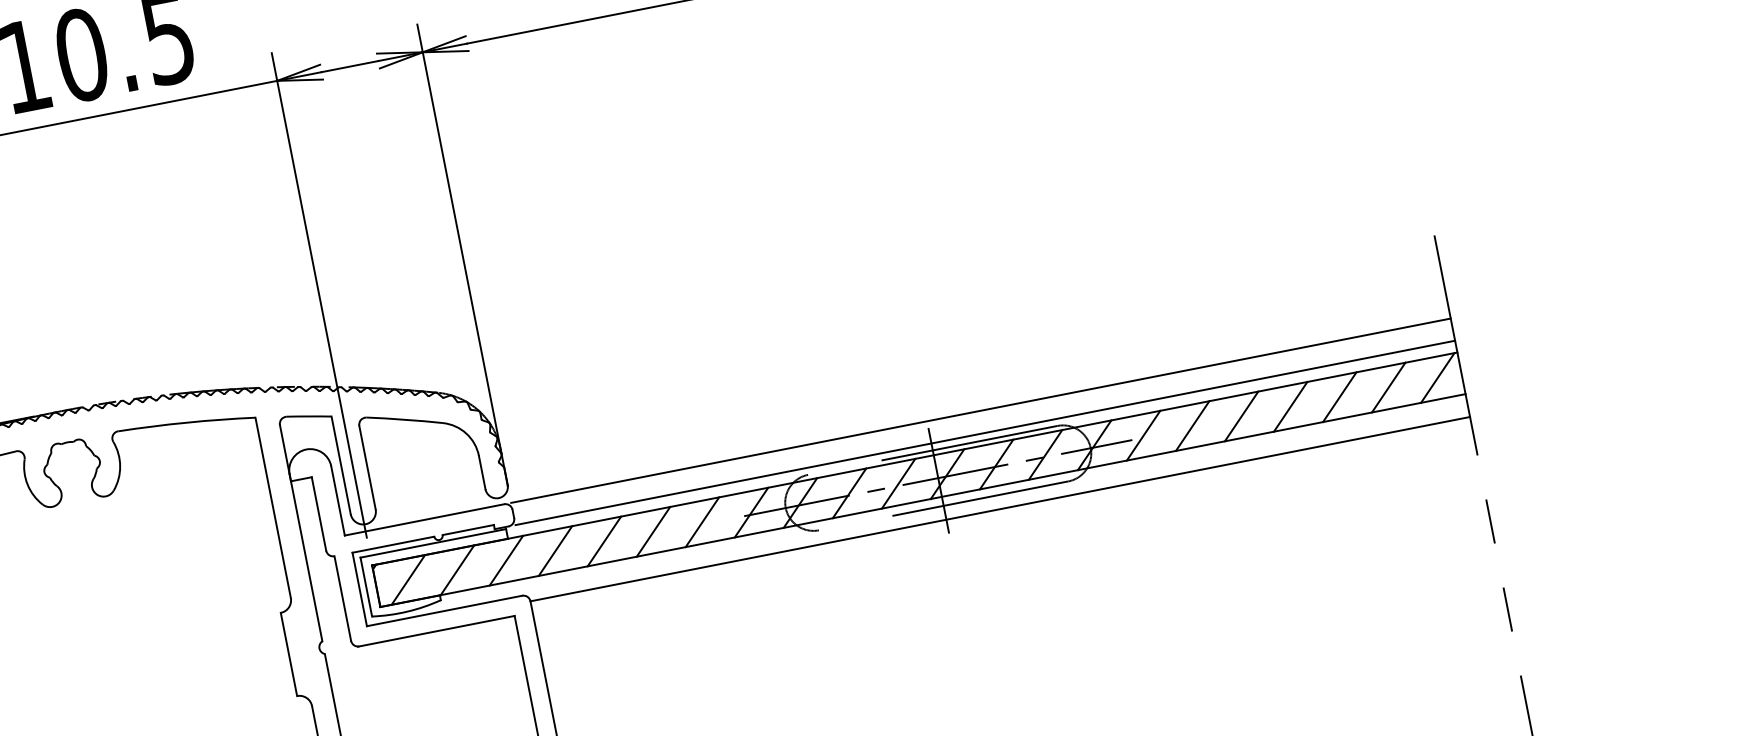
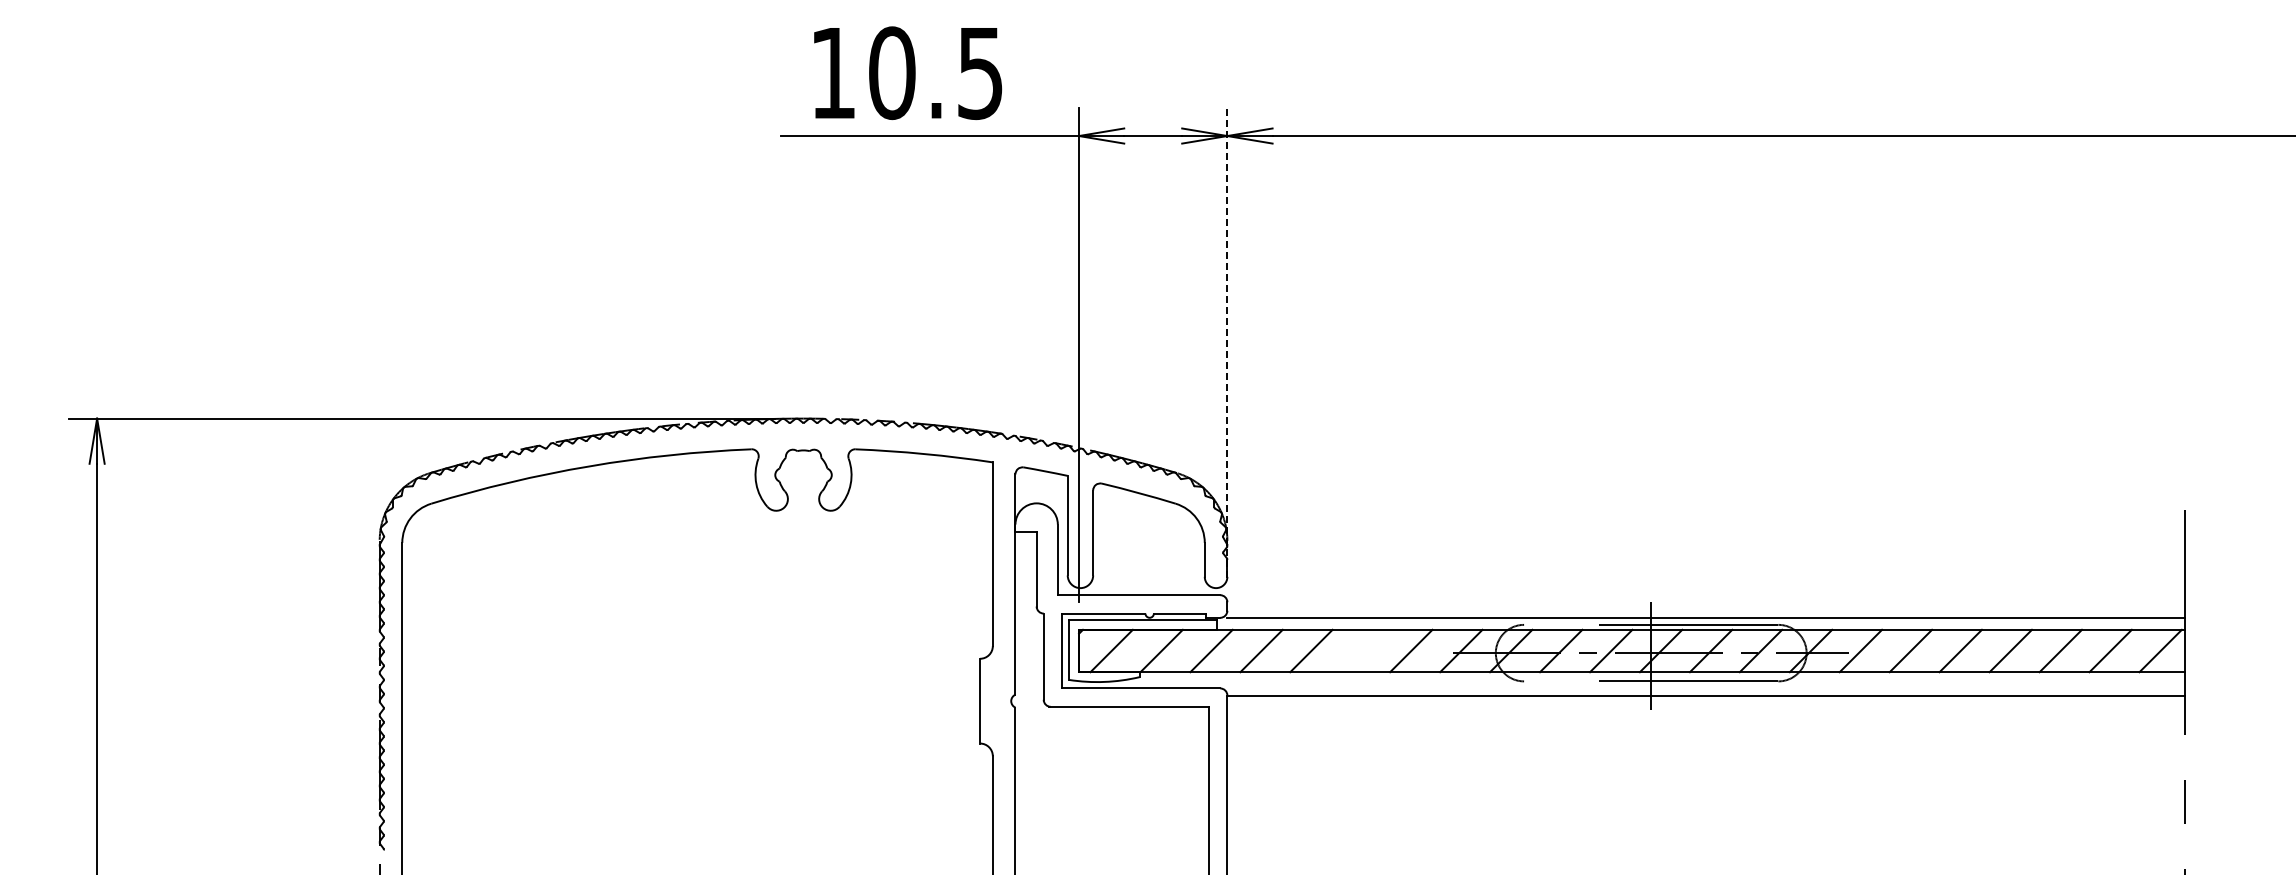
line: (462, 254) -> (1227, 342), solid -> dashed
line: (980, 411) -> (1705, 595), removed
line: (653, 531) -> (1361, 650), removed

